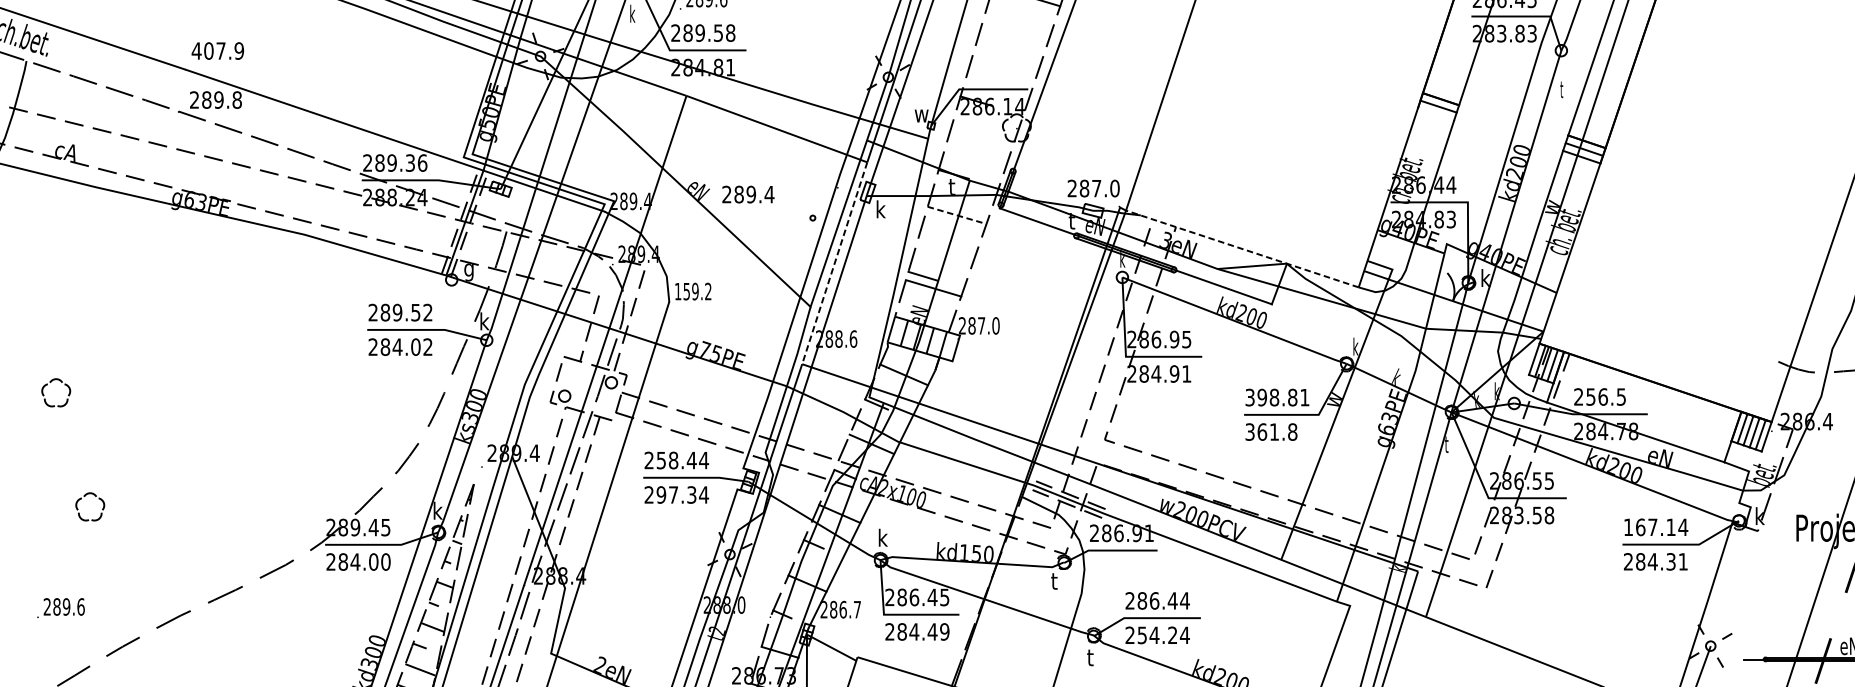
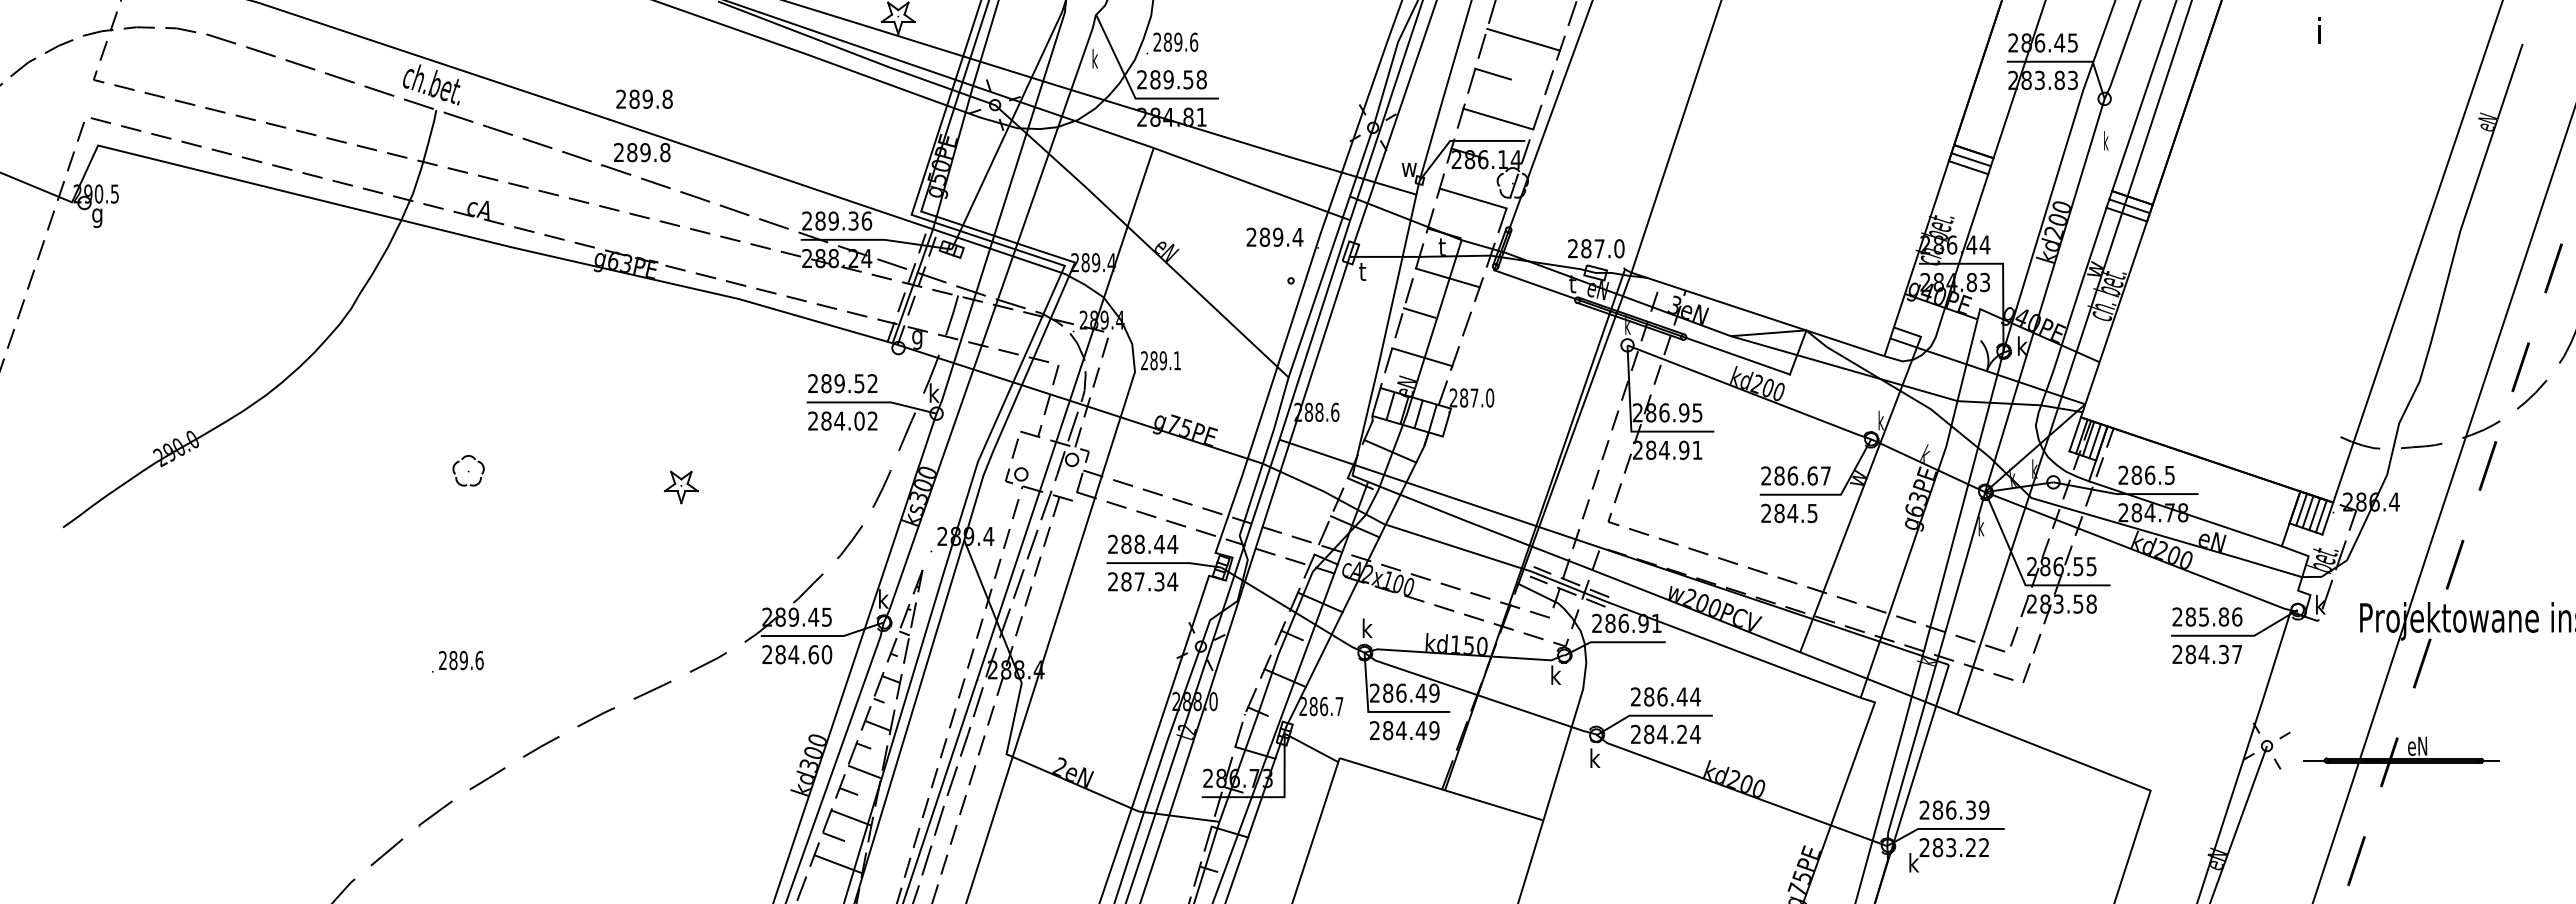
line: (998, 27) -> (1492, 73), added
text: (217, 50) -> (643, 98), 407.9 -> 289.8
line: (1003, 68) -> (1498, 118), added
text: (1562, 88) -> (2105, 140), t -> k
line: (1436, 113) -> (1968, 167), added
line: (979, 142) -> (1472, 198), added
text: (747, 193) -> (1274, 236), moved
text: (880, 208) -> (1364, 270), k -> t
line: (957, 215) -> (1448, 278), dashed -> solid
line: (1241, 249) -> (1757, 314), dashed -> solid
line: (834, 263) -> (1314, 330), dashed -> solid
line: (921, 275) -> (1418, 312), moved
text: (692, 291) -> (1160, 360), 159.2 -> 289.1
text: (1590, 396) -> (2136, 474), 256.5 -> 286.5
text: (1276, 397) -> (1795, 475), 398.81 -> 286.67
part: (252, 408) -> (681, 487), added
text: (1271, 432) -> (1789, 513), 361.8 -> 284.5
text: (1448, 444) -> (1981, 526), t -> k
text: (661, 459) -> (1126, 543), 258.44 -> 288.44
text: (661, 494) -> (1126, 581), 297.34 -> 287.34
part: (90, 506) -> (505, 594), removed
text: (1655, 526) -> (2207, 616), 167.14 -> 285.86
text: (373, 561) -> (813, 654), 284.00 -> 284.60
text: (1682, 561) -> (2236, 654), 284.31 -> 284.37
text: (1056, 580) -> (1555, 674), t -> k
text: (944, 596) -> (1434, 692), 286.45 -> 286.49
text: (60, 607) -> (457, 661), moved
text: (1142, 635) -> (1649, 734), 254.24 -> 284.24
text: (1092, 656) -> (1594, 757), t -> k

